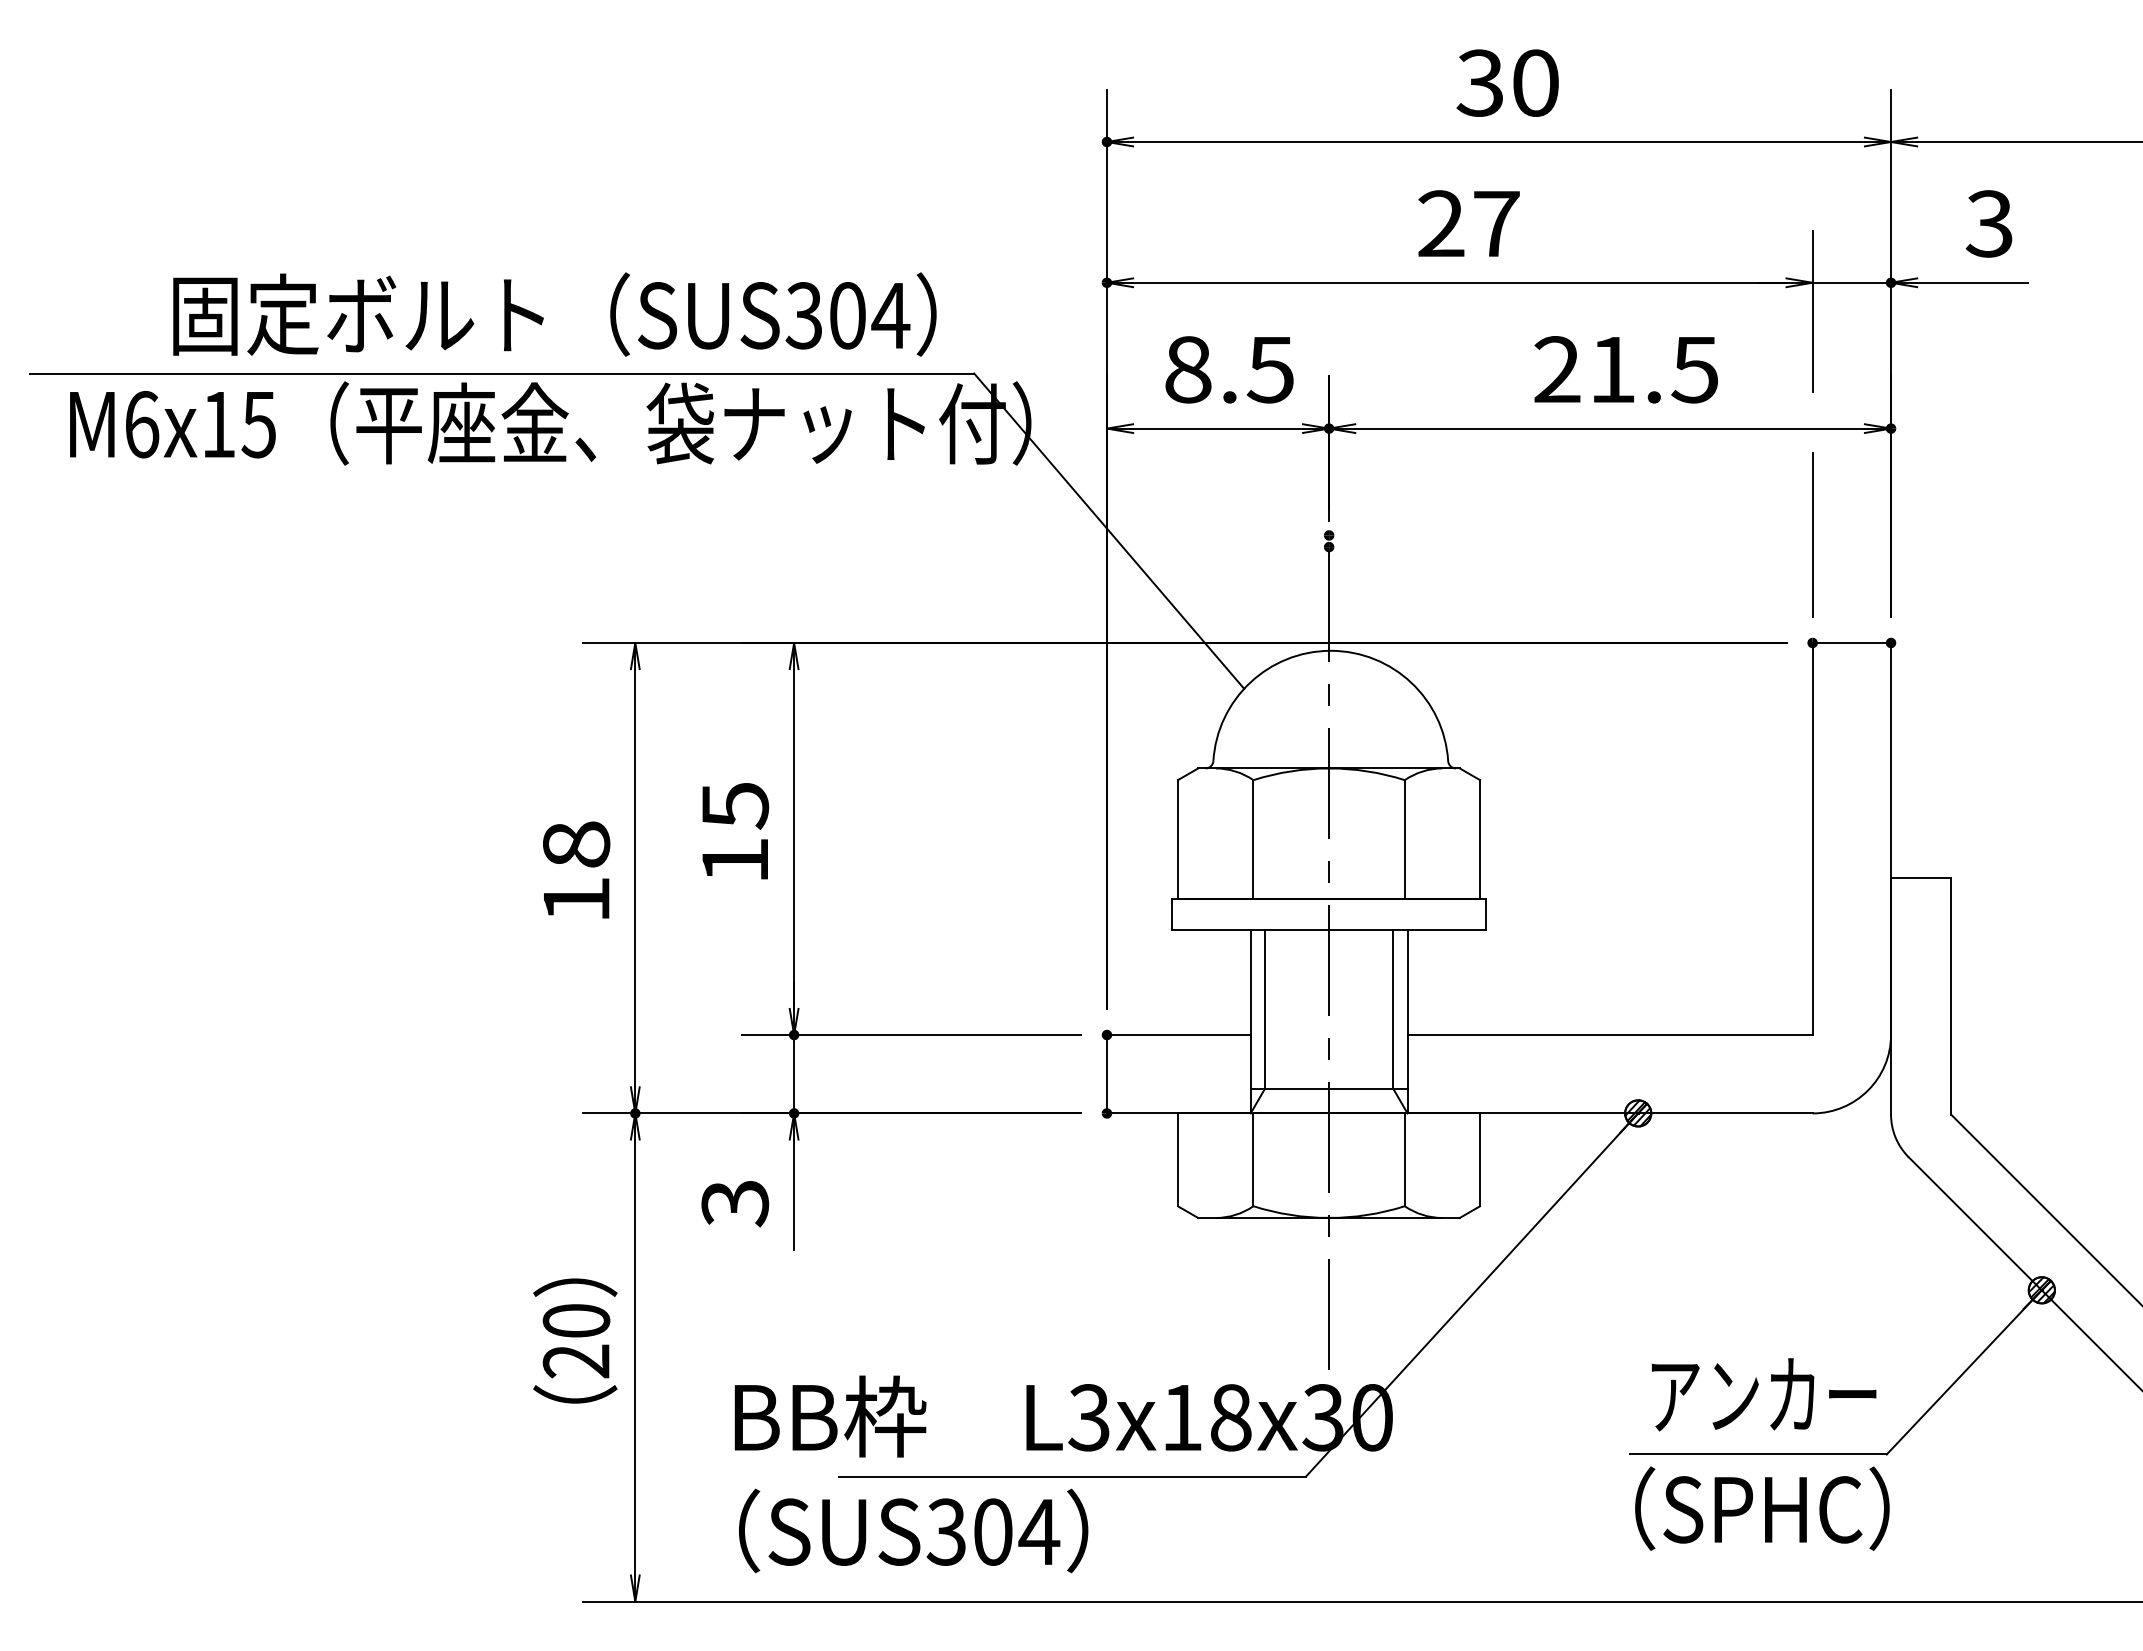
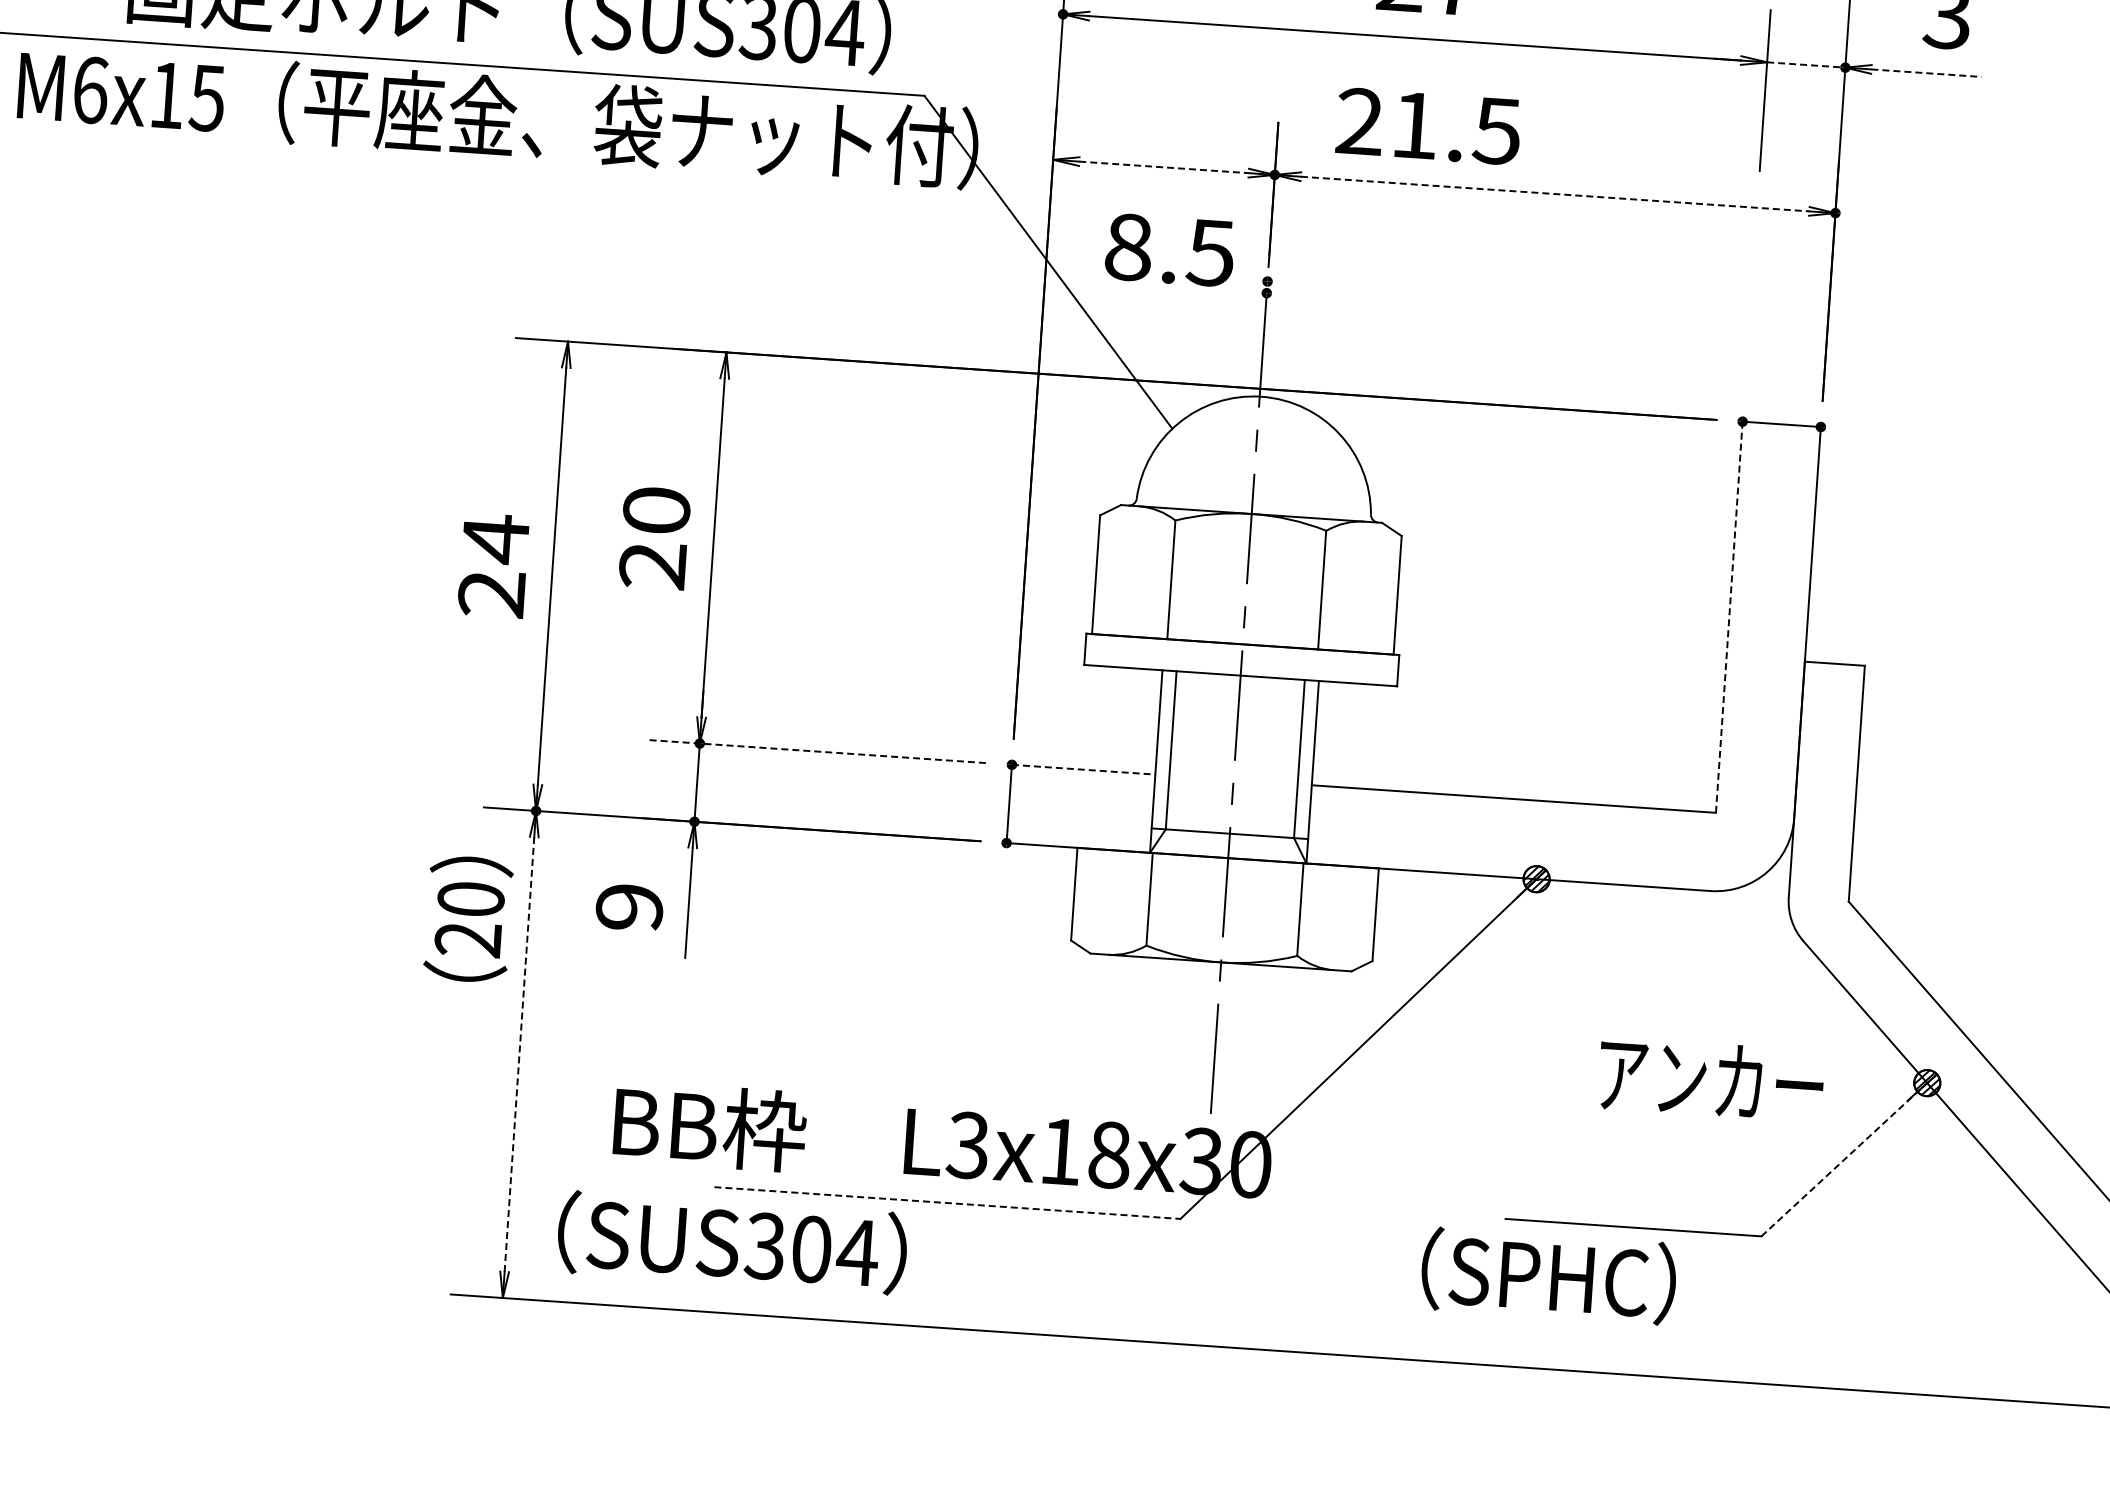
line: (1852, 282) -> (1806, 64), solid -> dashed
line: (1972, 282) -> (1926, 72), solid -> dashed
text: (1229, 369) -> (1169, 249), moved
text: (1625, 369) -> (1427, 126), moved
line: (1218, 428) -> (1164, 167), solid -> dashed
line: (1610, 428) -> (1555, 193), solid -> dashed
line: (1812, 534) -> (1749, 313), removed
text: (735, 832) -> (655, 537), 15 -> 20
line: (1812, 838) -> (1729, 616), solid -> dashed
text: (576, 871) -> (493, 565), 18 -> 24
line: (910, 1035) -> (815, 751), solid -> dashed
line: (1178, 1035) -> (1083, 770), solid -> dashed
text: (735, 1203) -> (629, 907), 3 -> 9
text: (575, 1340) -> (468, 918), moved
line: (635, 1357) -> (519, 1054), solid -> dashed
line: (1962, 1373) -> (1842, 1160), solid -> dashed
text: (1763, 1394) -> (1710, 1079), moved
line: (1072, 1476) -> (947, 1202), solid -> dashed
text: (1762, 1508) -> (1548, 1276), moved
text: (913, 1530) -> (732, 1242), moved

